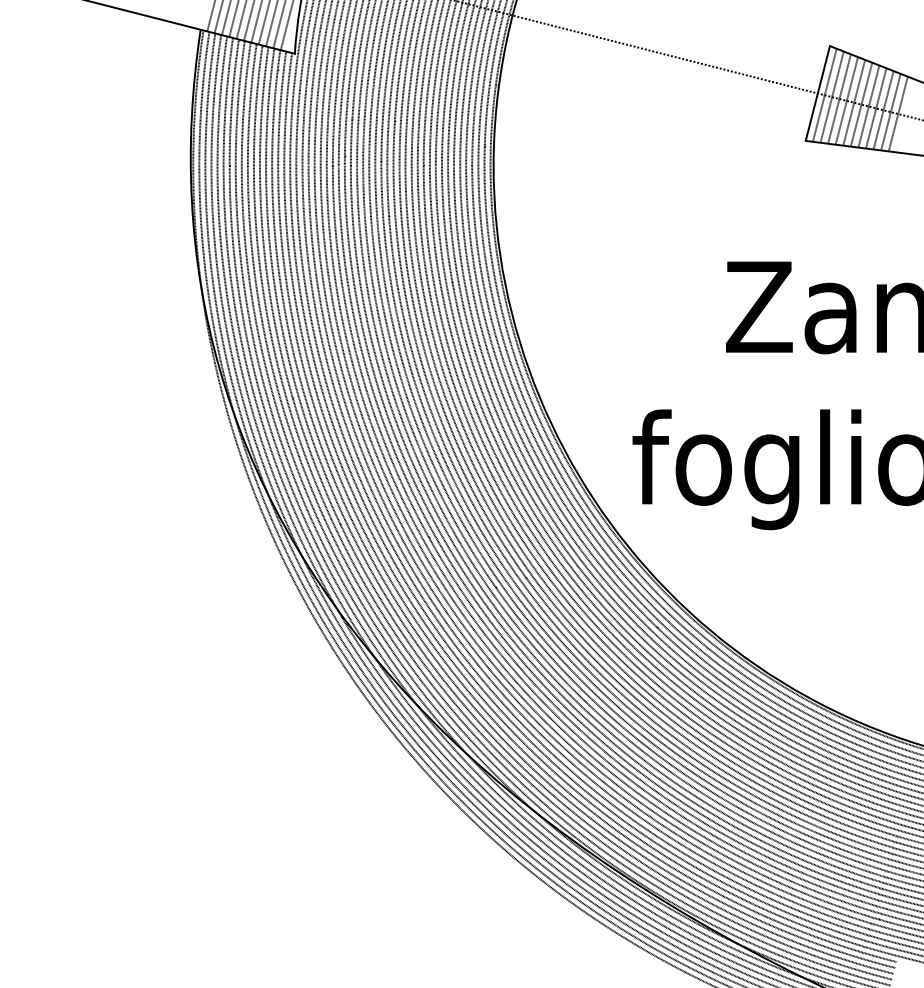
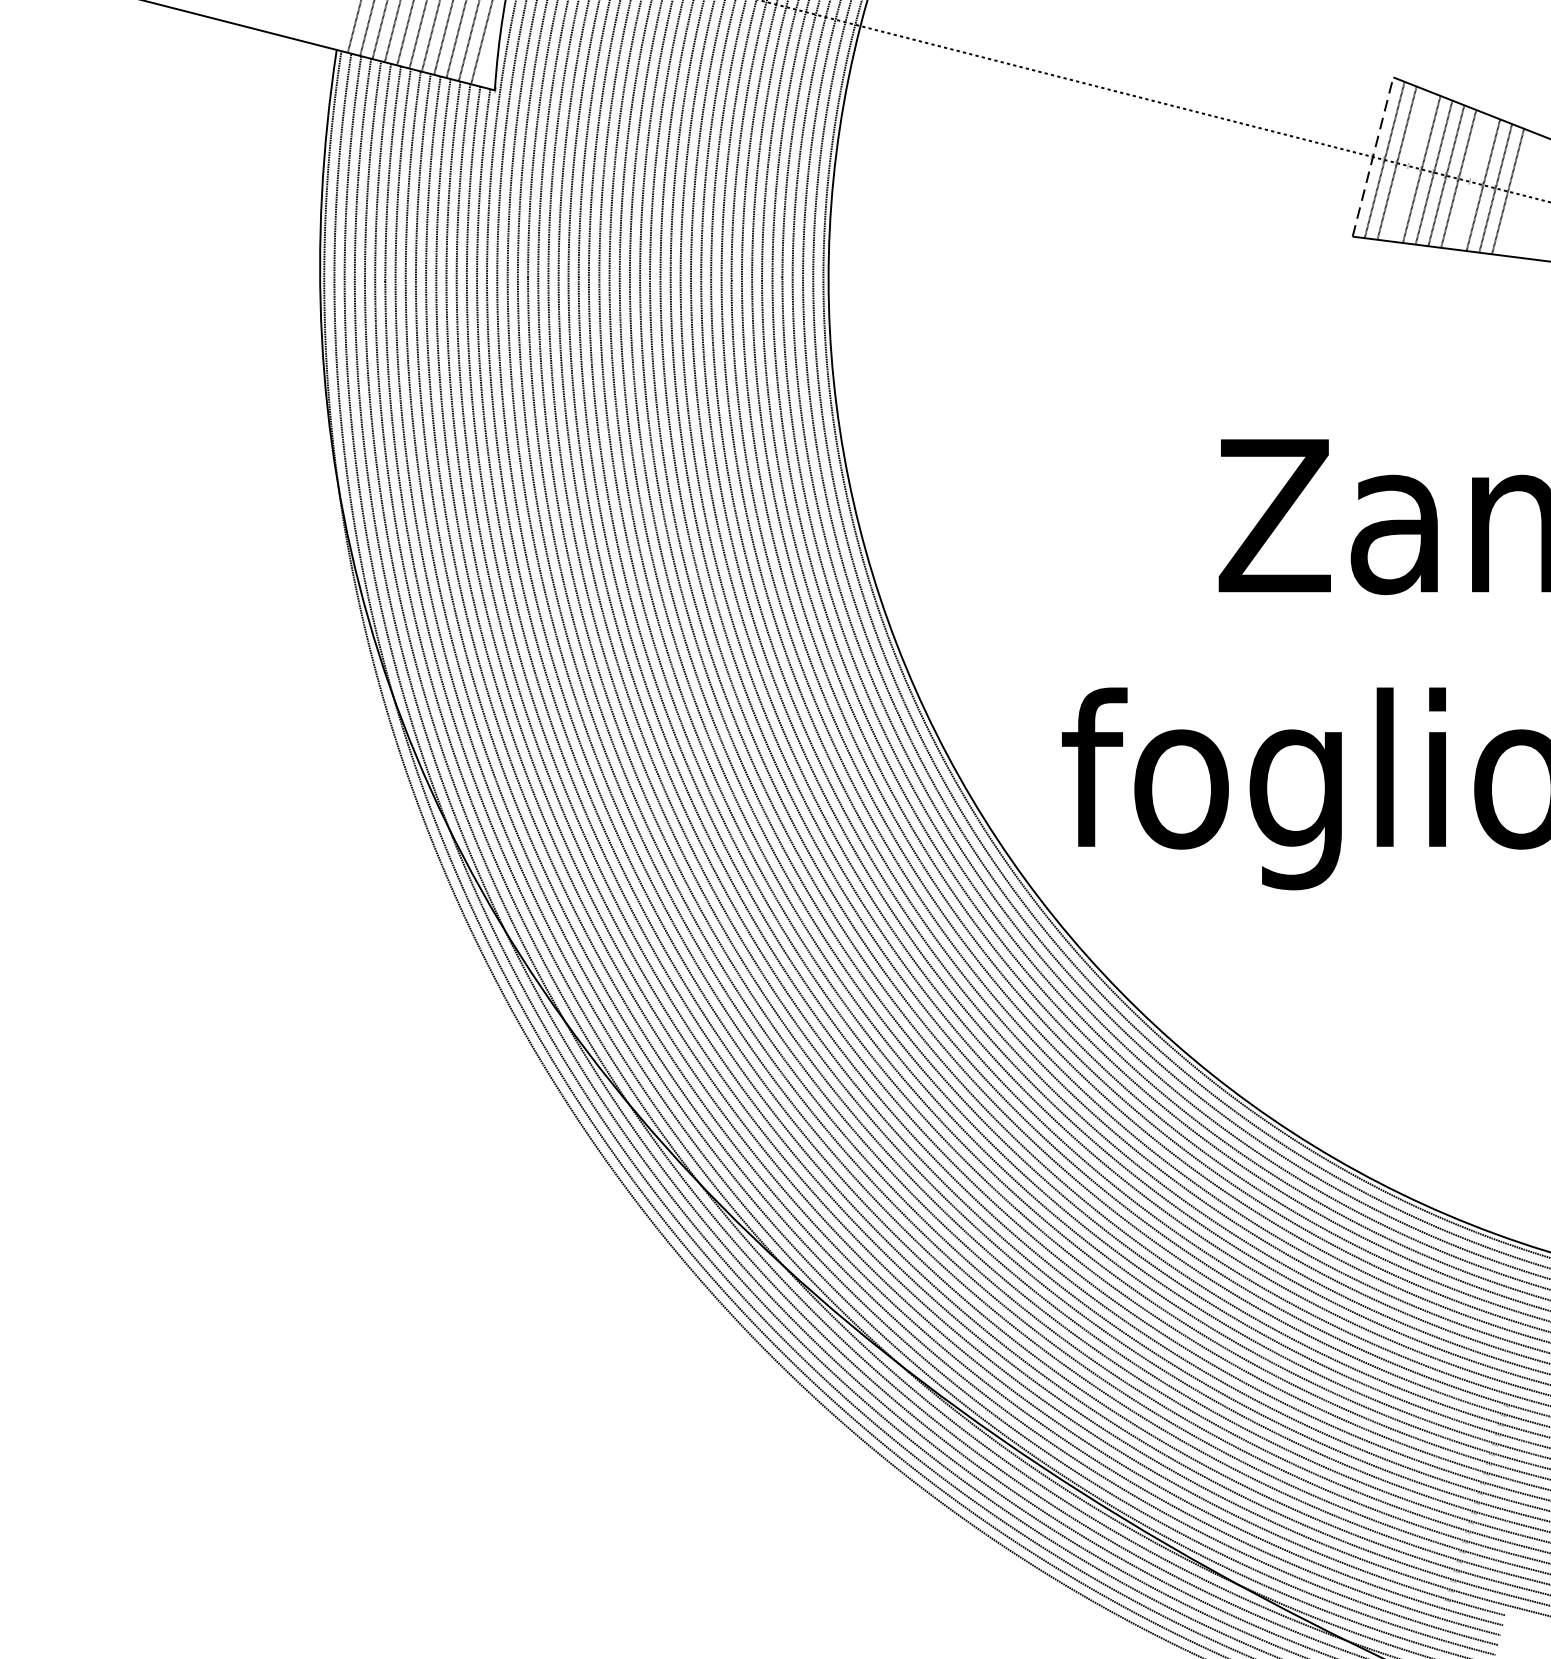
line: (817, 93) -> (1372, 157), solid -> dashed
line: (839, 98) -> (1409, 165), removed
line: (875, 108) -> (1469, 182), removed

